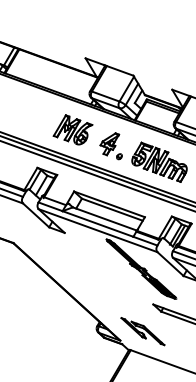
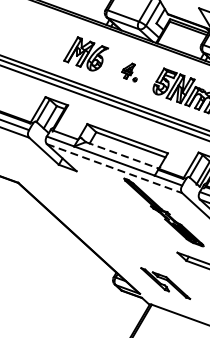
part: (110, 146) -> (128, 72), size x0.6
line: (105, 219) -> (123, 155), solid -> dashed
line: (98, 230) -> (115, 168), solid -> dashed

